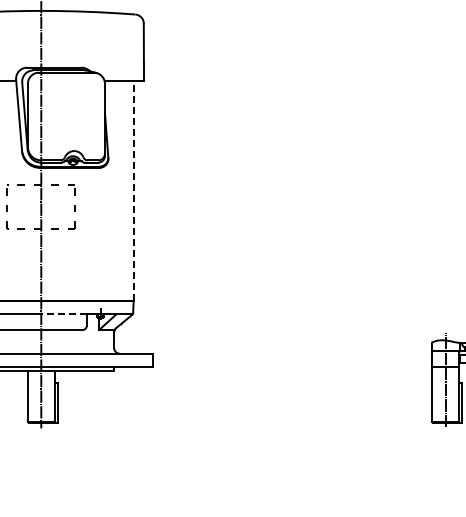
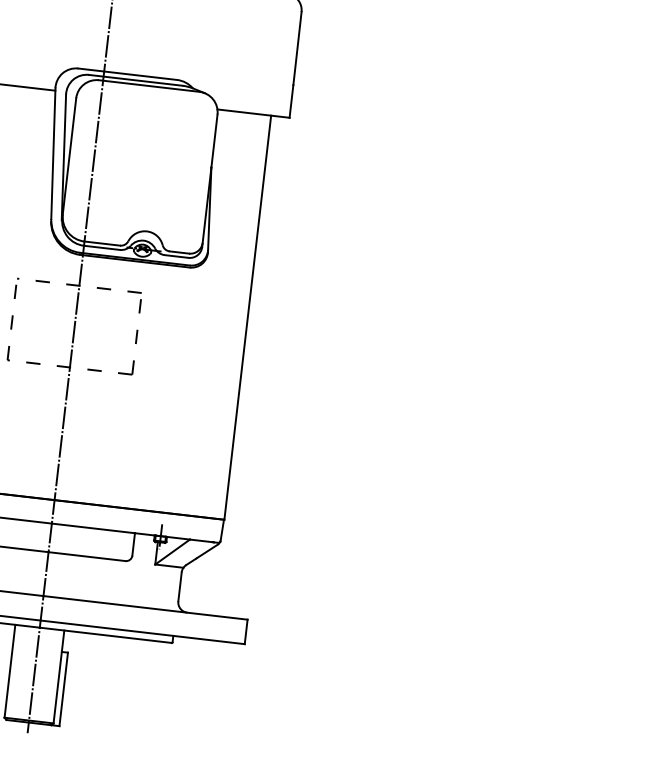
line: (133, 190) -> (247, 316), dashed -> solid
line: (63, 314) -> (92, 528), dashed -> solid

